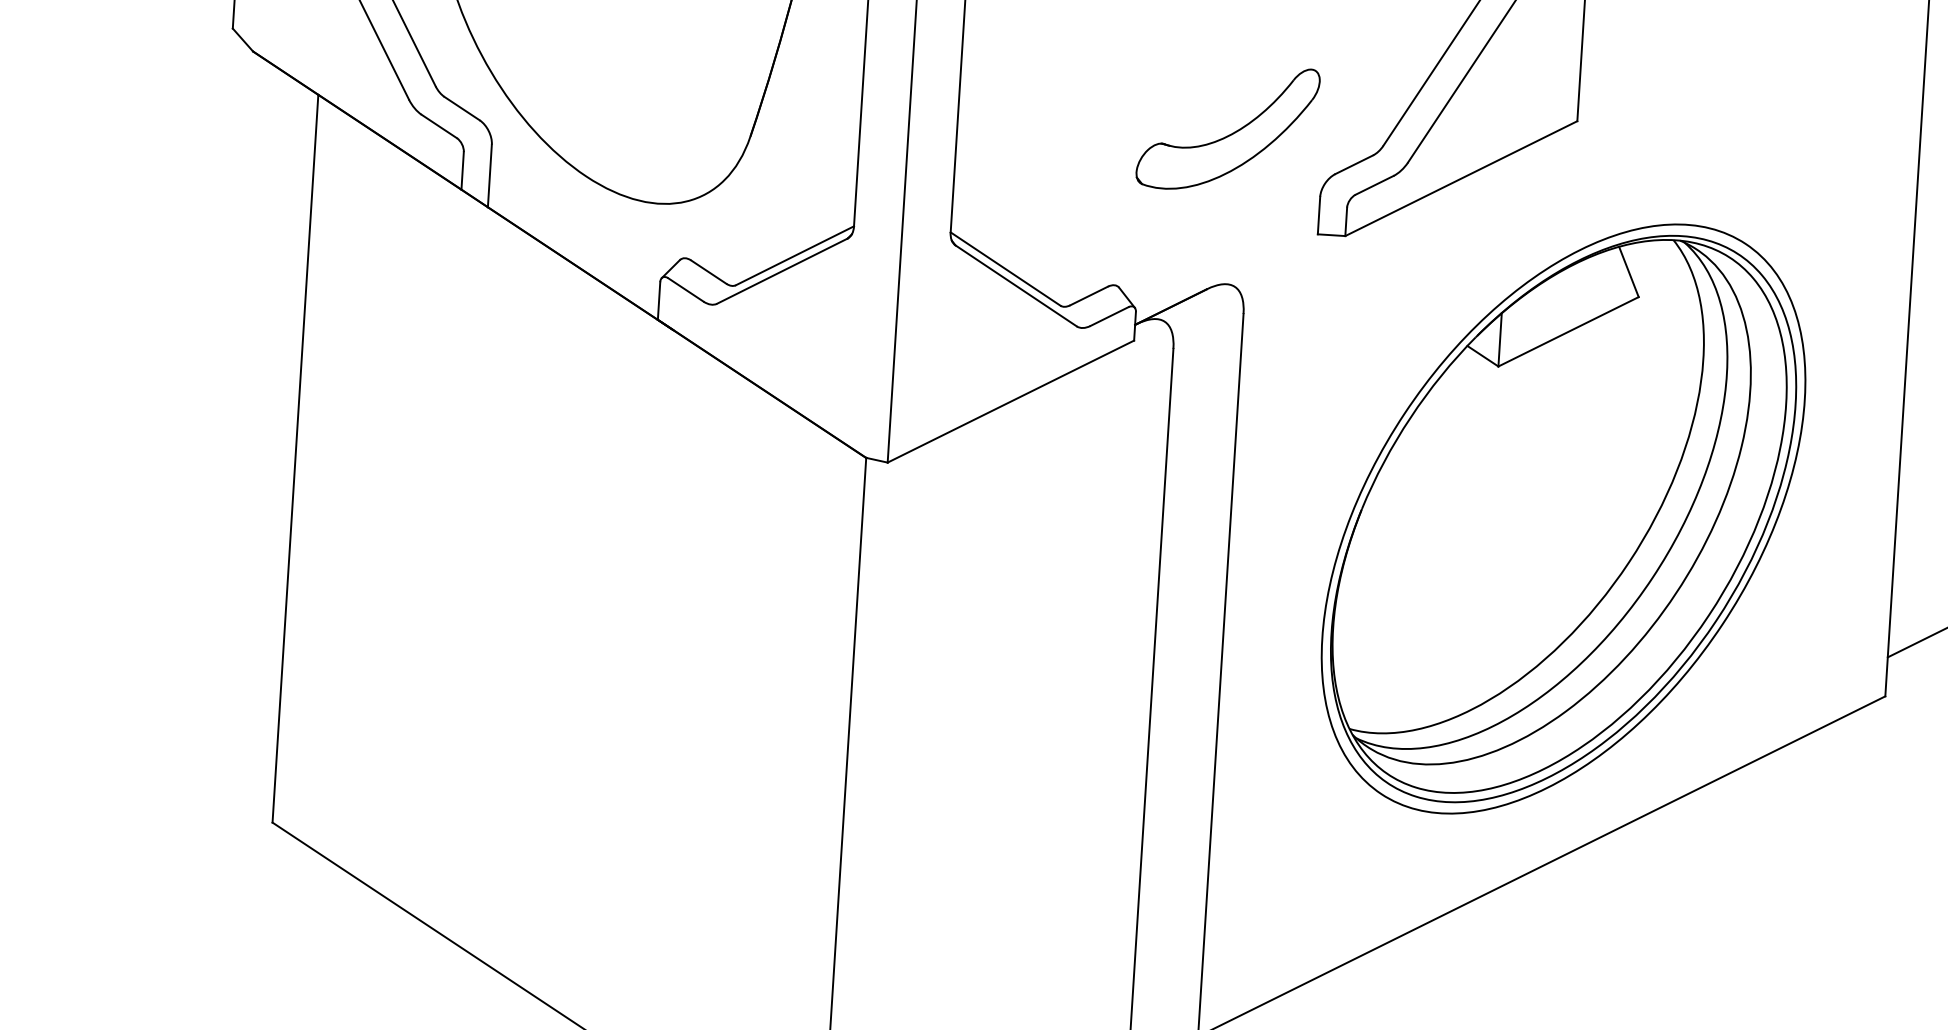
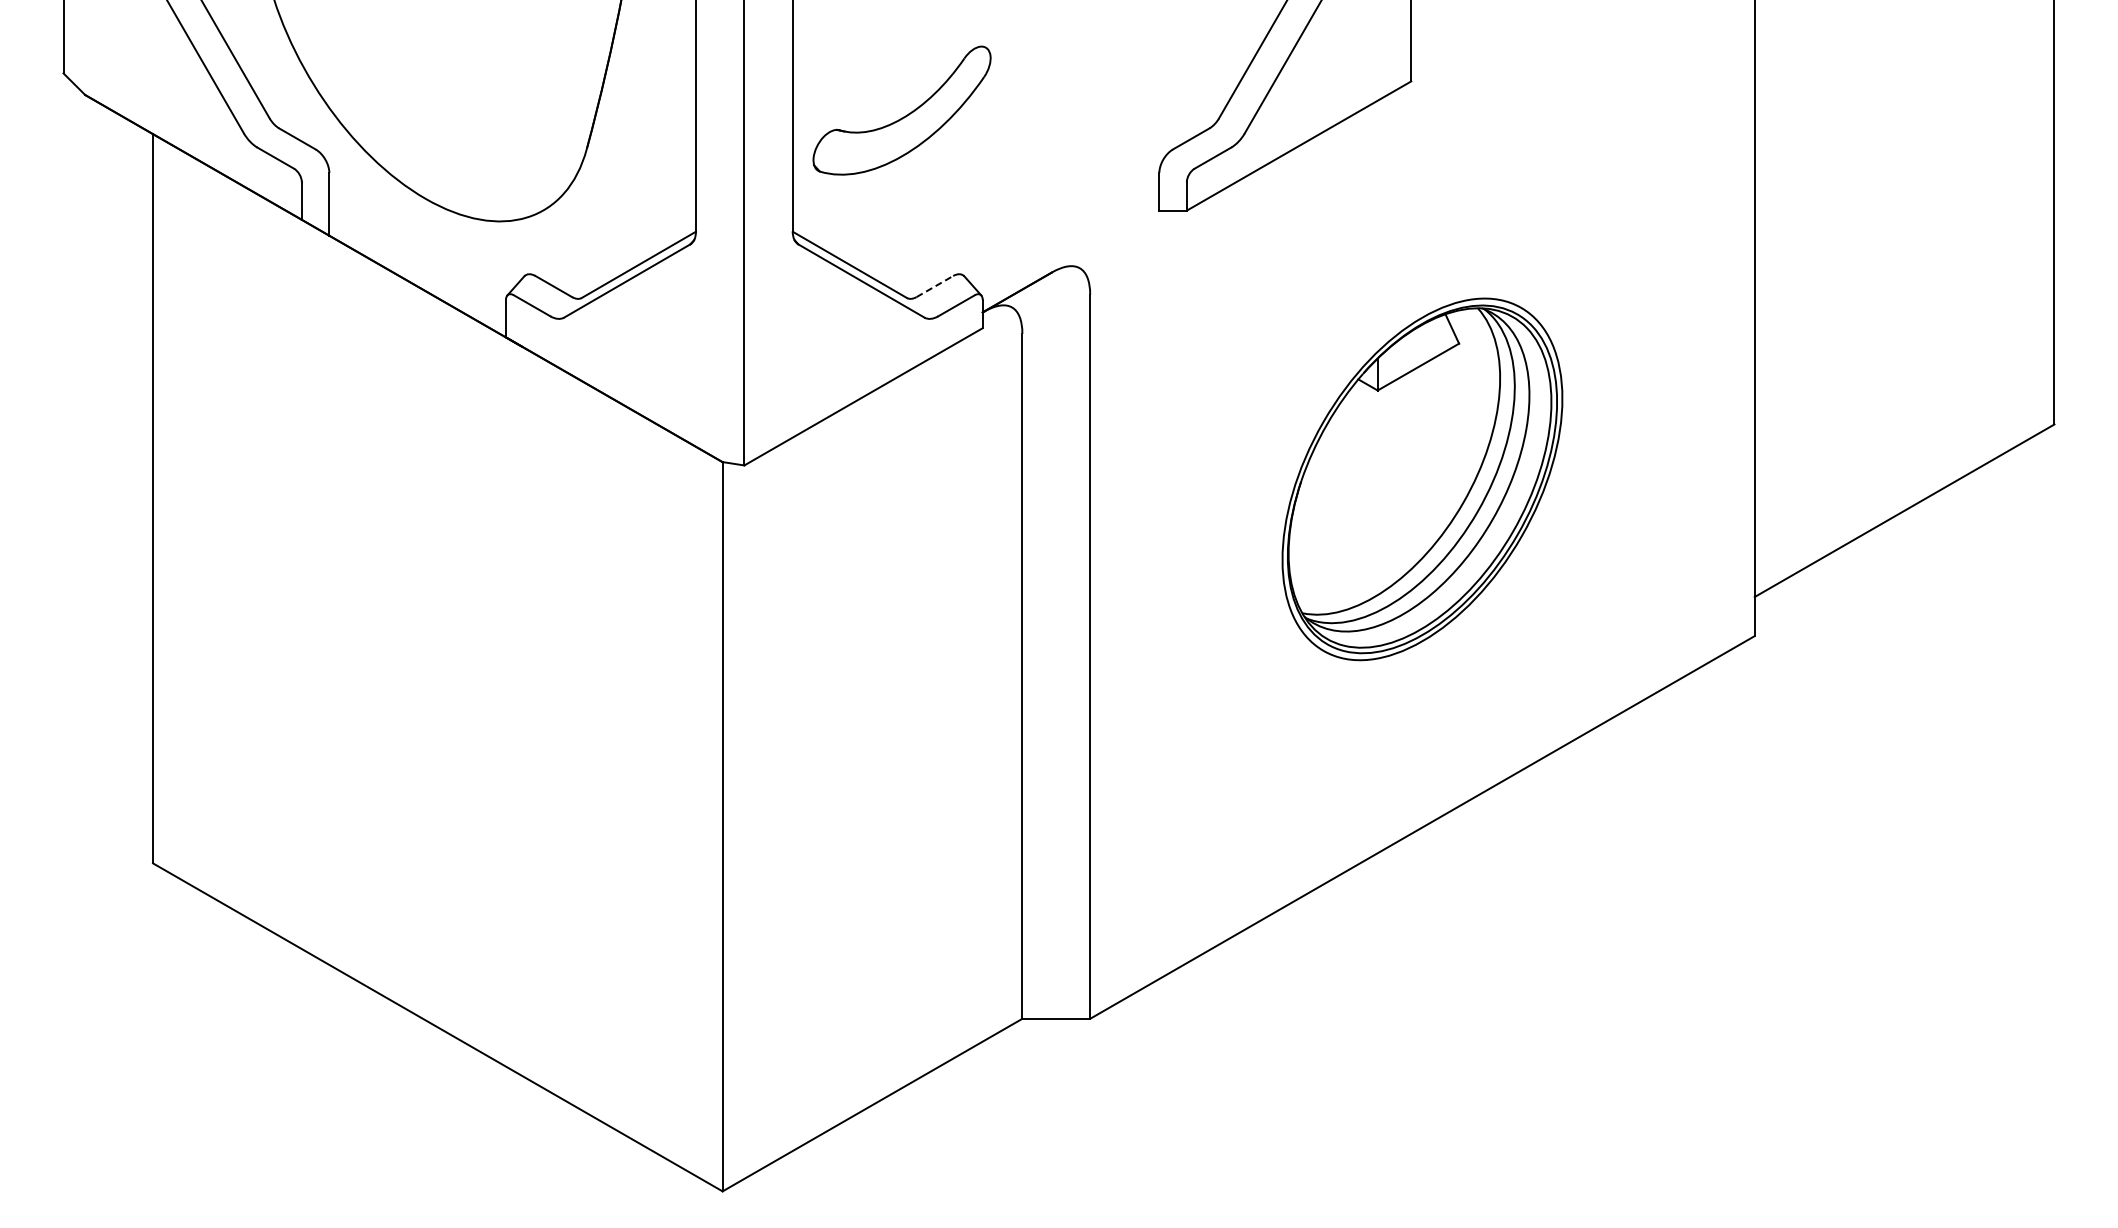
part: (1229, 134) -> (903, 116), moved
line: (1089, 296) -> (935, 286), solid -> dashed
part: (1563, 519) -> (1422, 479), size x0.6

